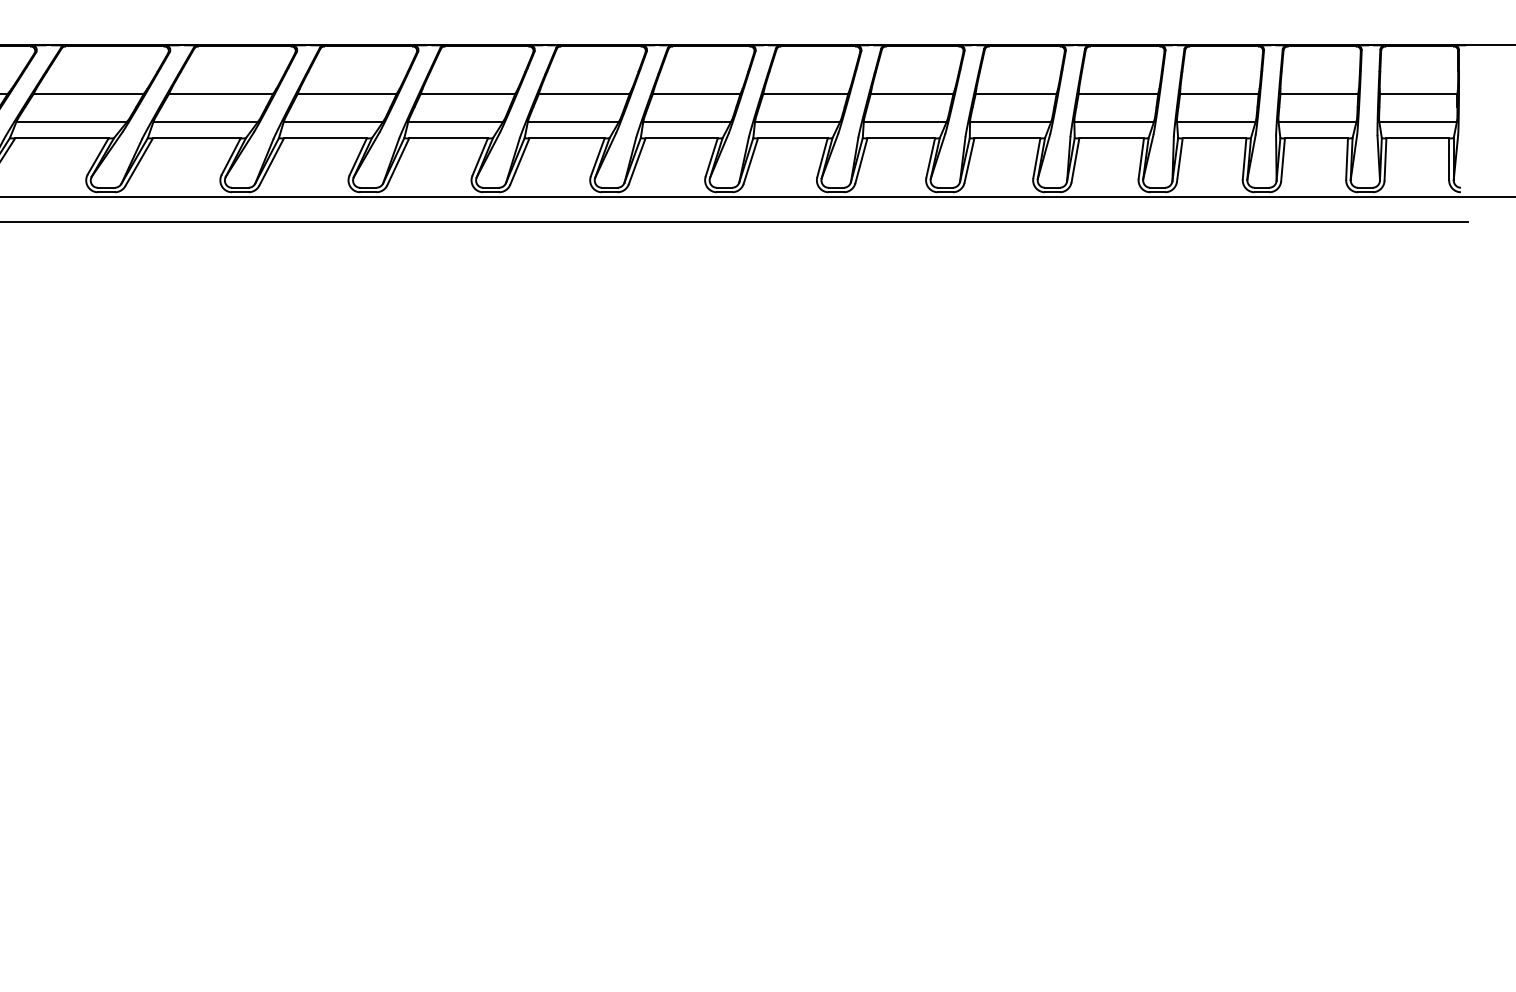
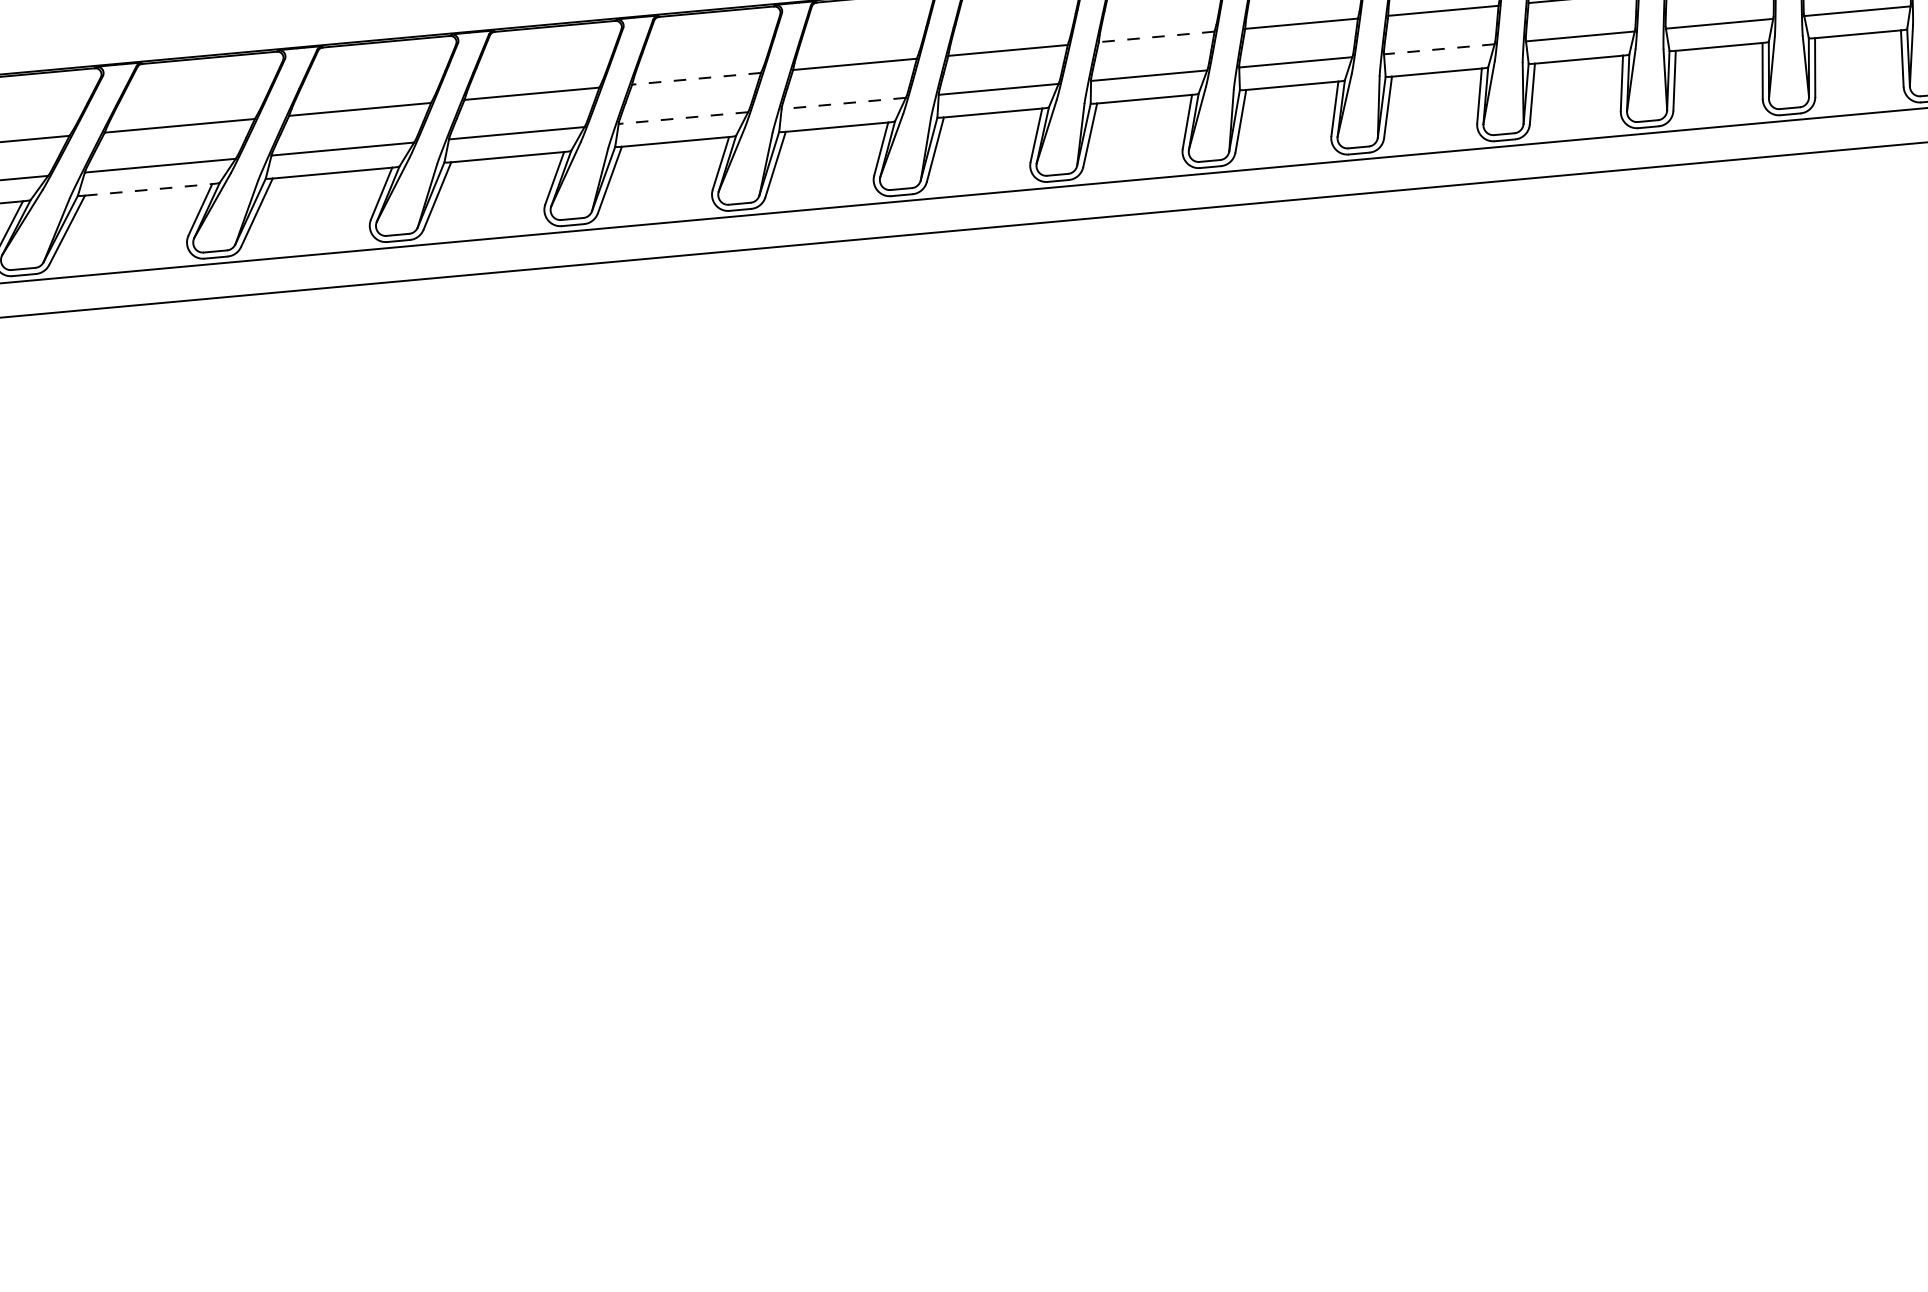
line: (467, 93) -> (695, 78), solid -> dashed
line: (805, 93) -> (1156, 36), solid -> dashed
line: (455, 121) -> (682, 117), solid -> dashed
line: (573, 121) -> (843, 103), solid -> dashed
line: (1010, 121) -> (1439, 49), solid -> dashed
line: (61, 138) -> (148, 189), solid -> dashed

